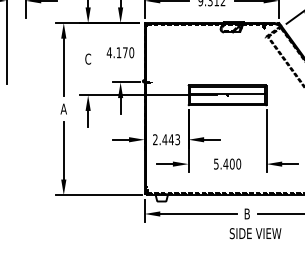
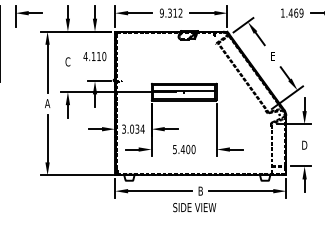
text: (124, 52) -> (98, 56), 4.170 -> 4.110
text: (166, 138) -> (133, 128), 2.443 -> 3.034
text: (255, 233) -> (194, 207), moved

